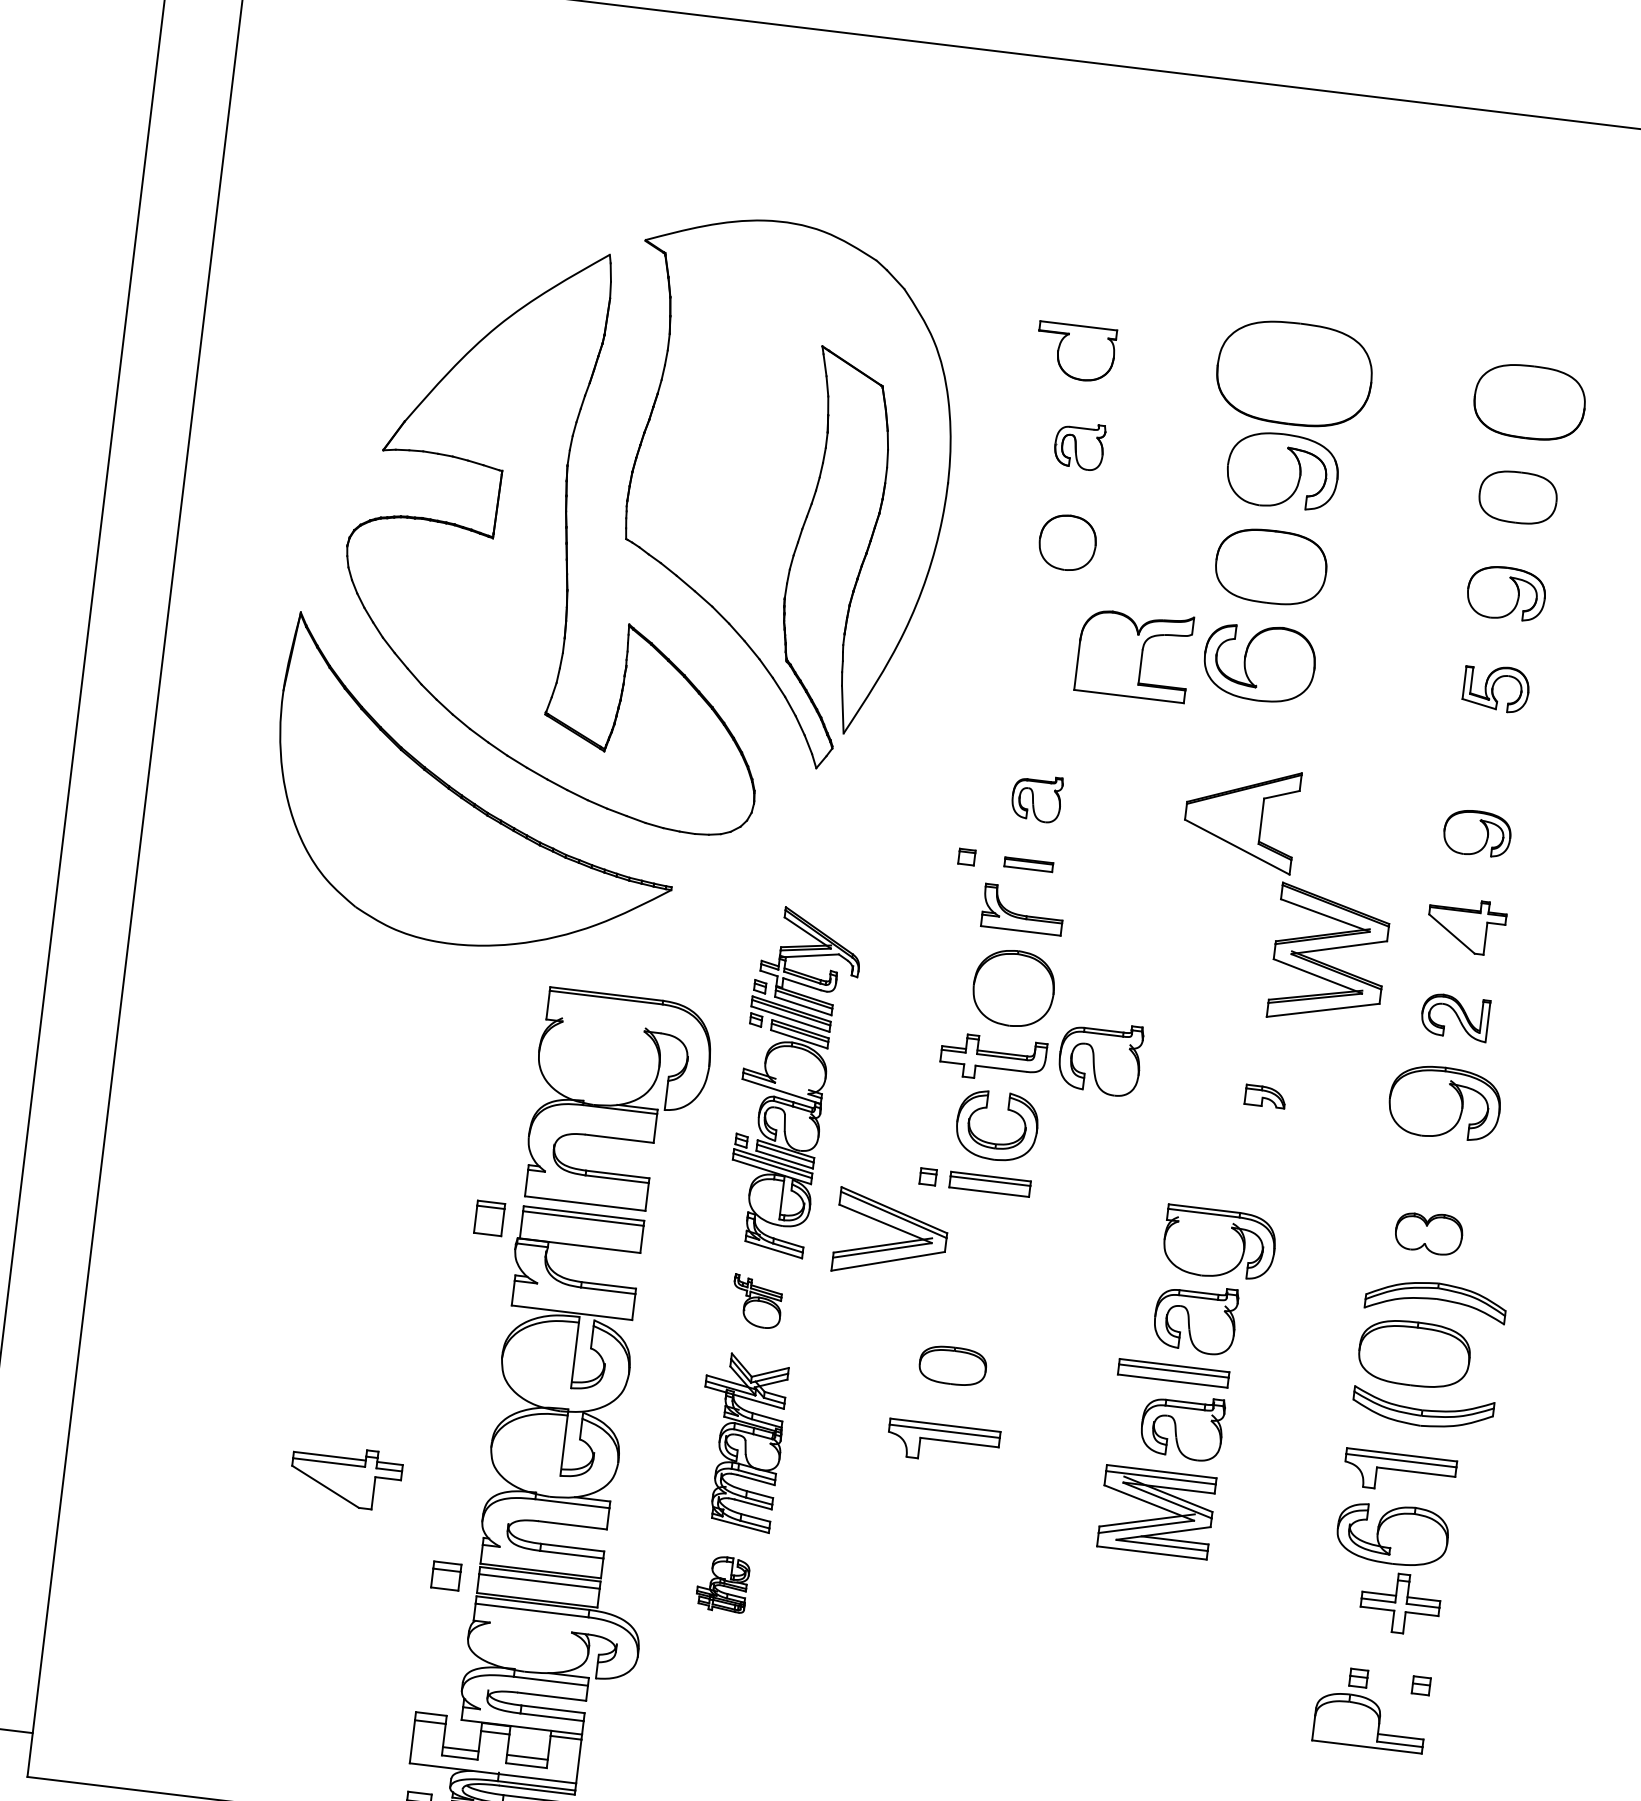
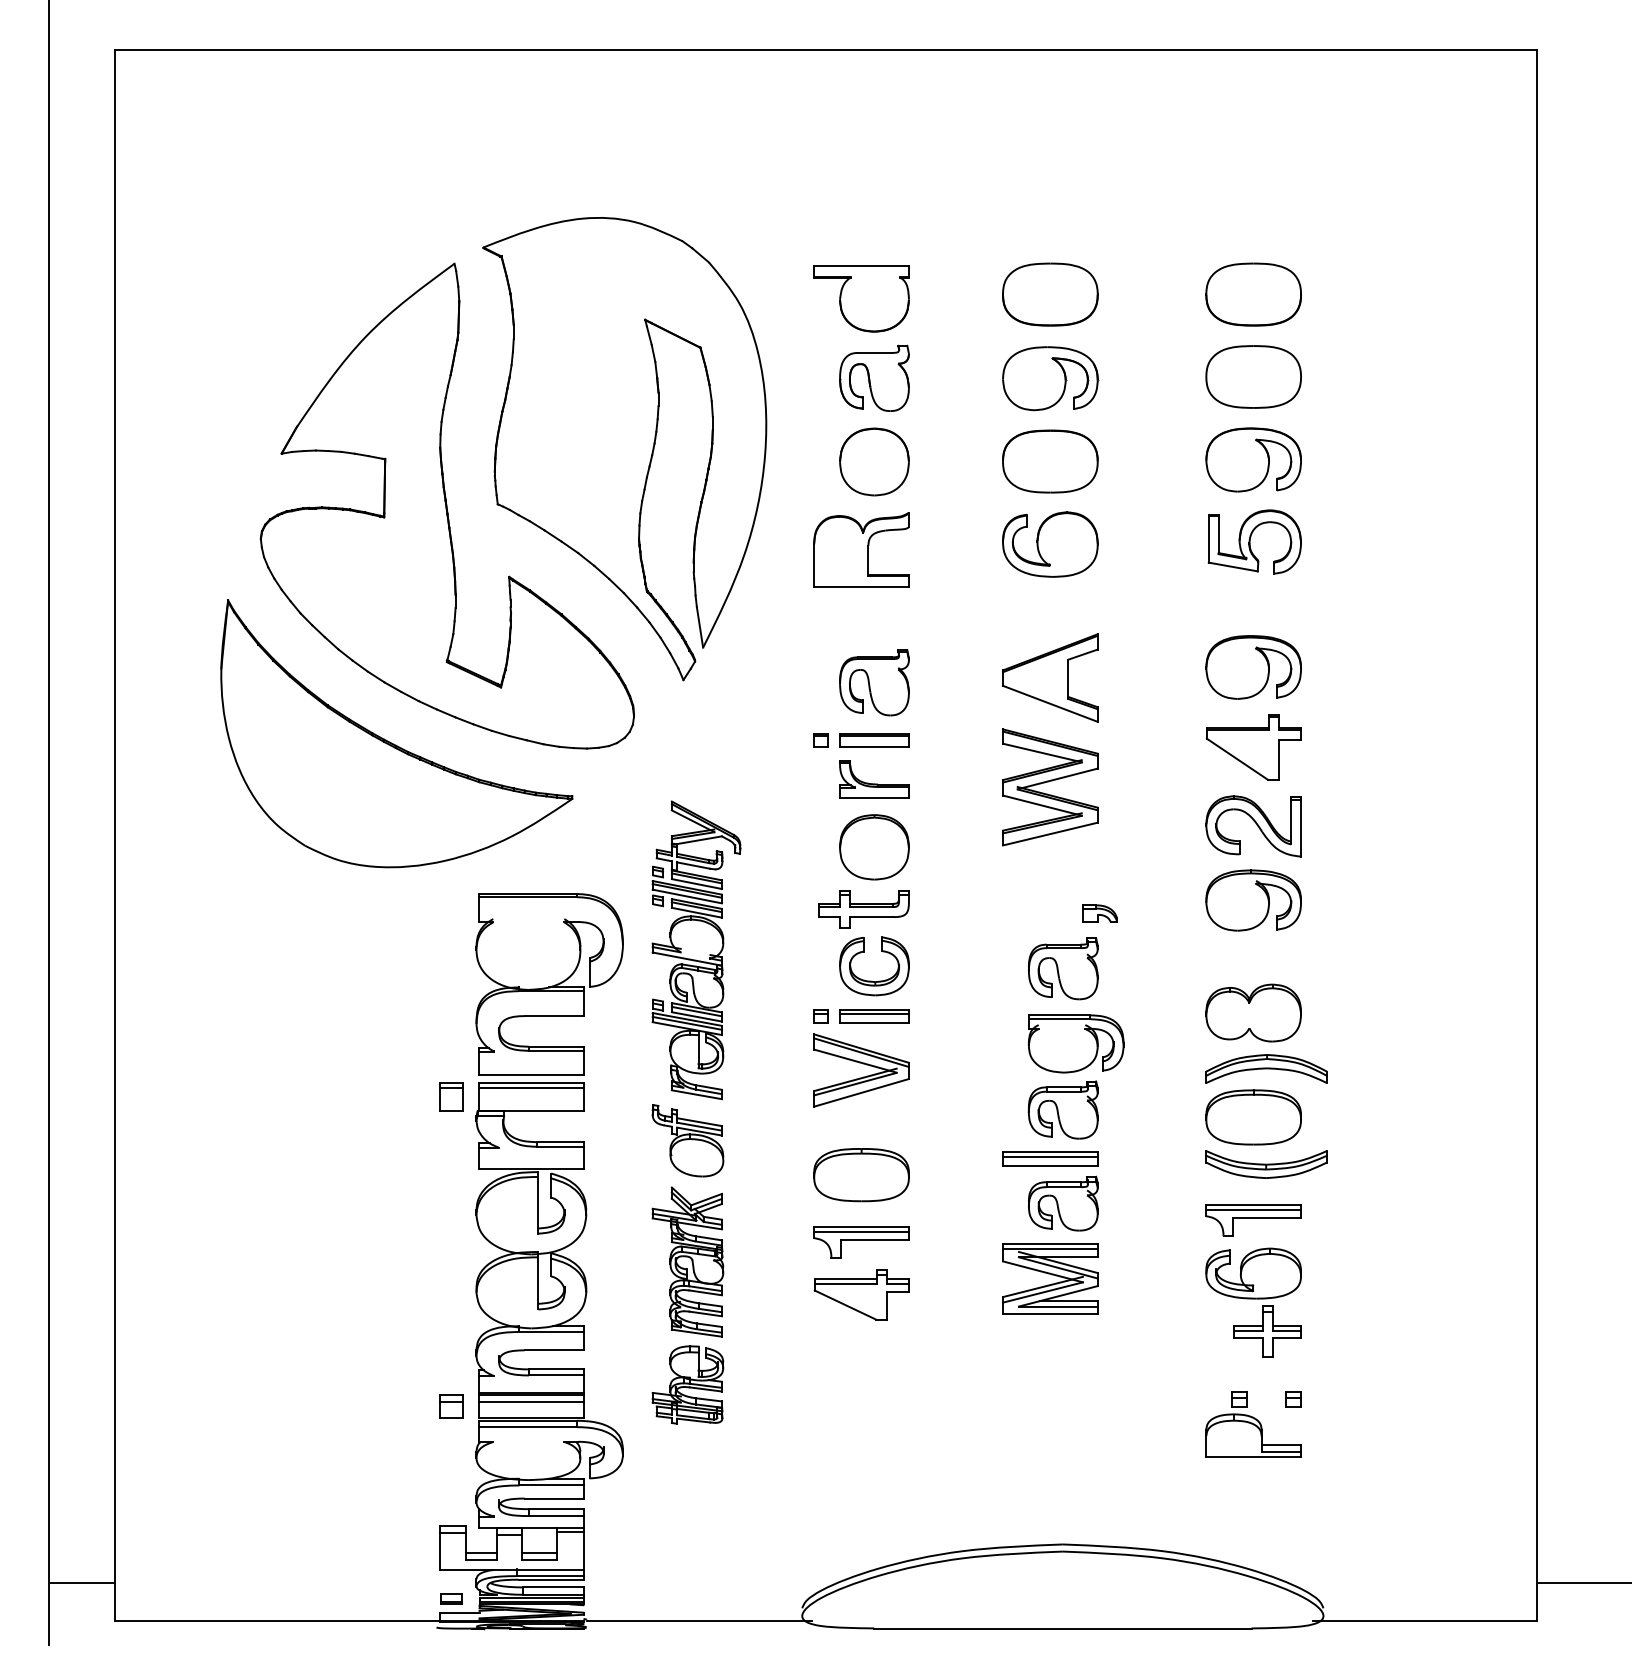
part: (1075, 351) -> (861, 298), size x1.43
part: (1294, 373) -> (1050, 294), size x0.71
part: (1079, 445) -> (874, 377), size x1.67
part: (1518, 496) -> (1253, 376), size x1.43
part: (1067, 542) -> (874, 461), size x1.43
part: (1506, 592) -> (1253, 459), size x1.43
part: (1134, 653) -> (861, 549), moved
part: (1496, 687) -> (1254, 541), size x1.67
part: (1036, 797) -> (874, 682), size x1.67
part: (1477, 833) -> (1253, 667), size x1.67
part: (1028, 864) -> (874, 740), size x1.67
part: (1466, 926) -> (1253, 747), size x1.43
part: (1329, 956) -> (1050, 787), moved
part: (1455, 1017) -> (1253, 826), size x1.67
part: (1100, 1057) -> (1063, 968), moved
part: (894, 1228) -> (863, 1064), moved
part: (1429, 1232) -> (1253, 1012), size x1.67
part: (756, 1301) -> (687, 1140), size x1.67
part: (952, 1366) -> (861, 1175), size x1.67
part: (345, 1476) -> (861, 1294), moved
part: (722, 1583) -> (687, 1384), size x1.67

